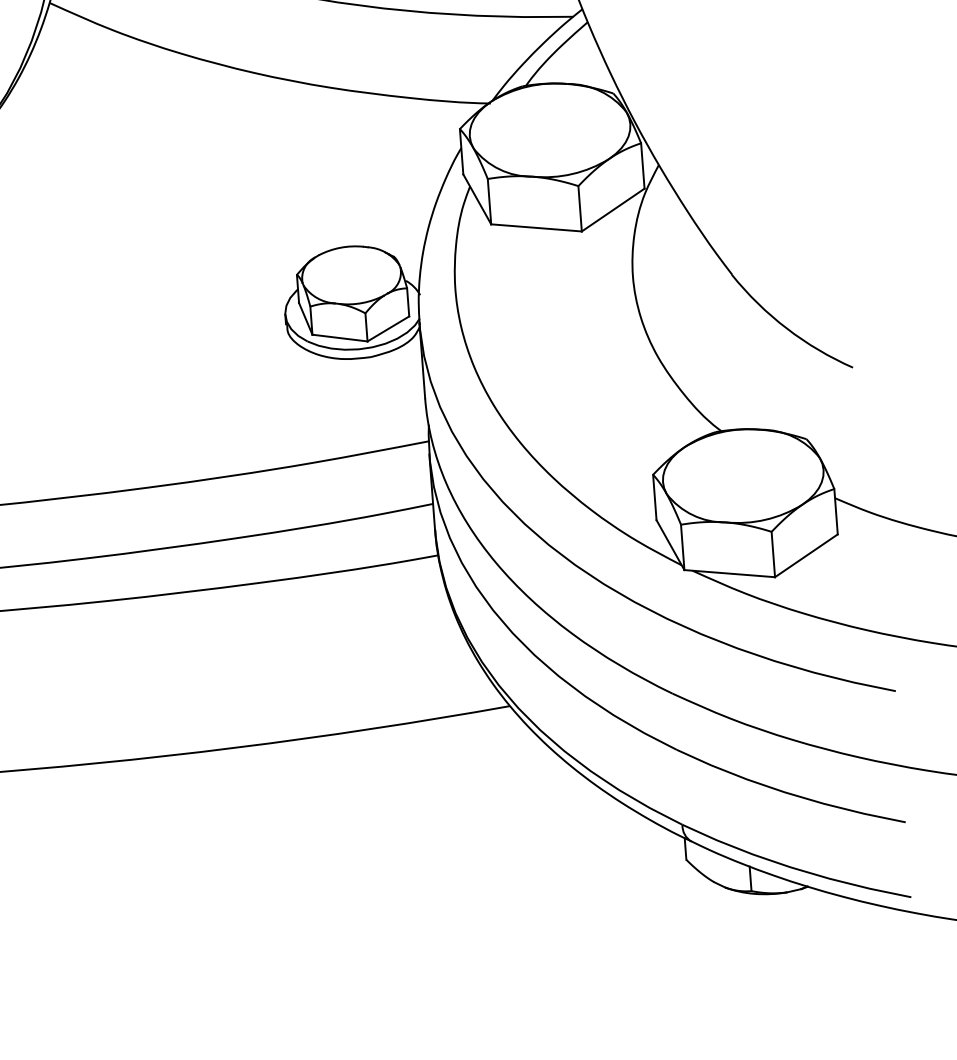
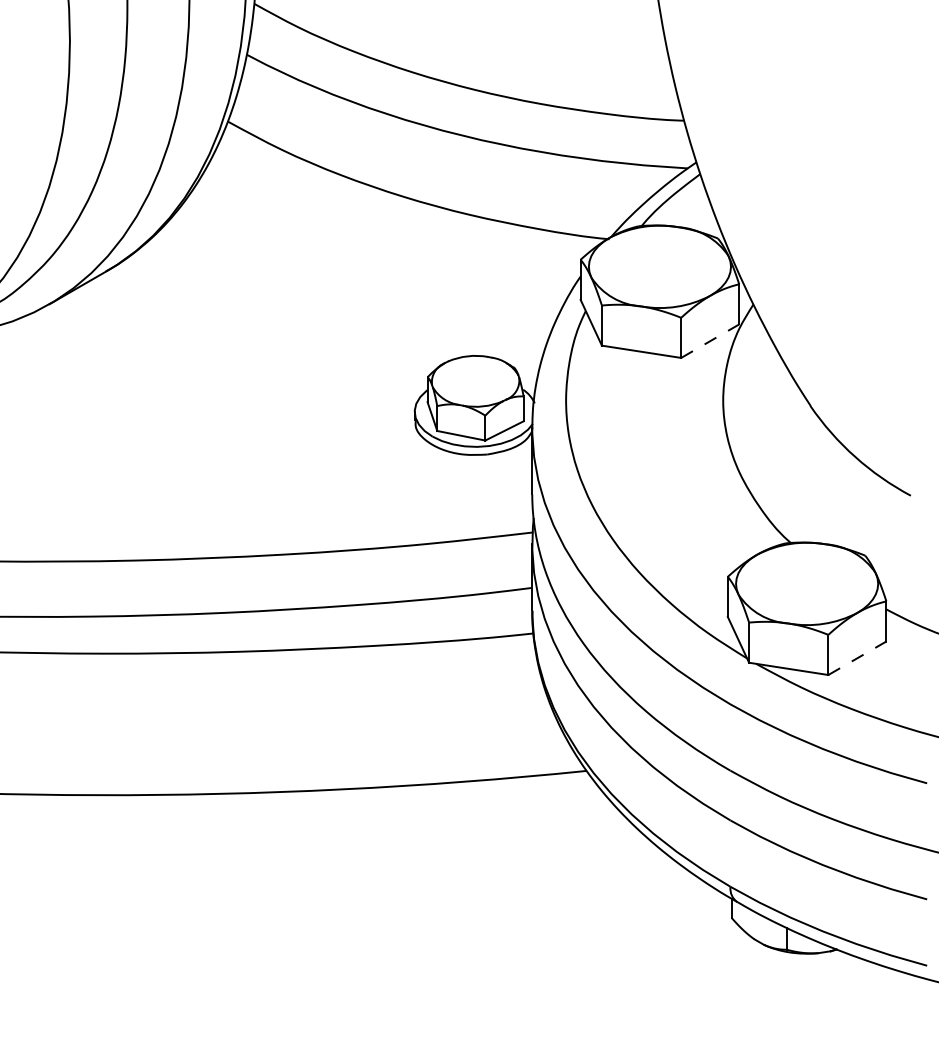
line: (613, 210) -> (710, 341), solid -> dashed
line: (806, 556) -> (857, 658), solid -> dashed

